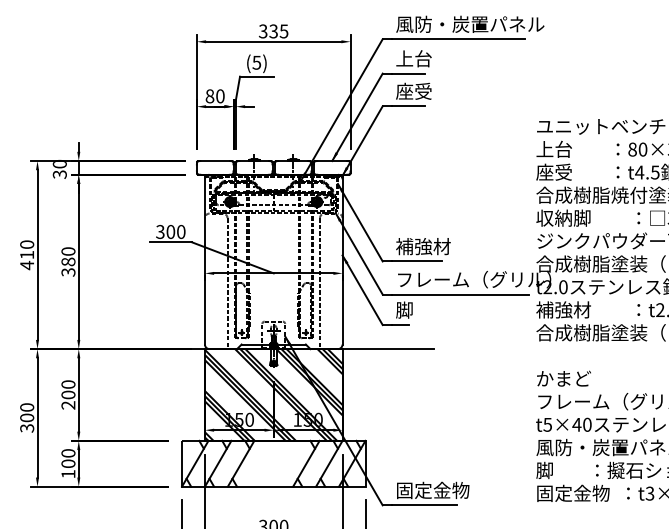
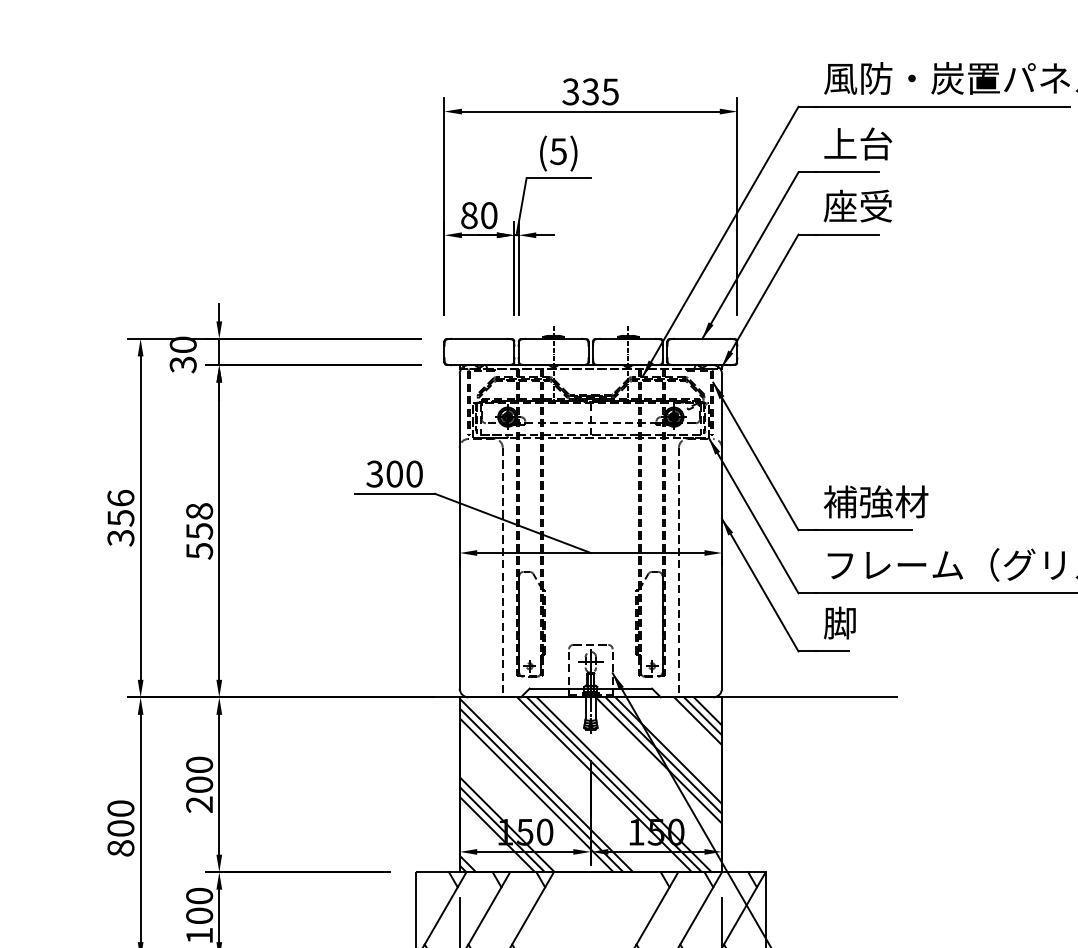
text: (27, 255) -> (121, 518), 410 -> 356
text: (68, 261) -> (199, 530), 380 -> 558
text: (26, 428) -> (119, 848), 300 -> 800

